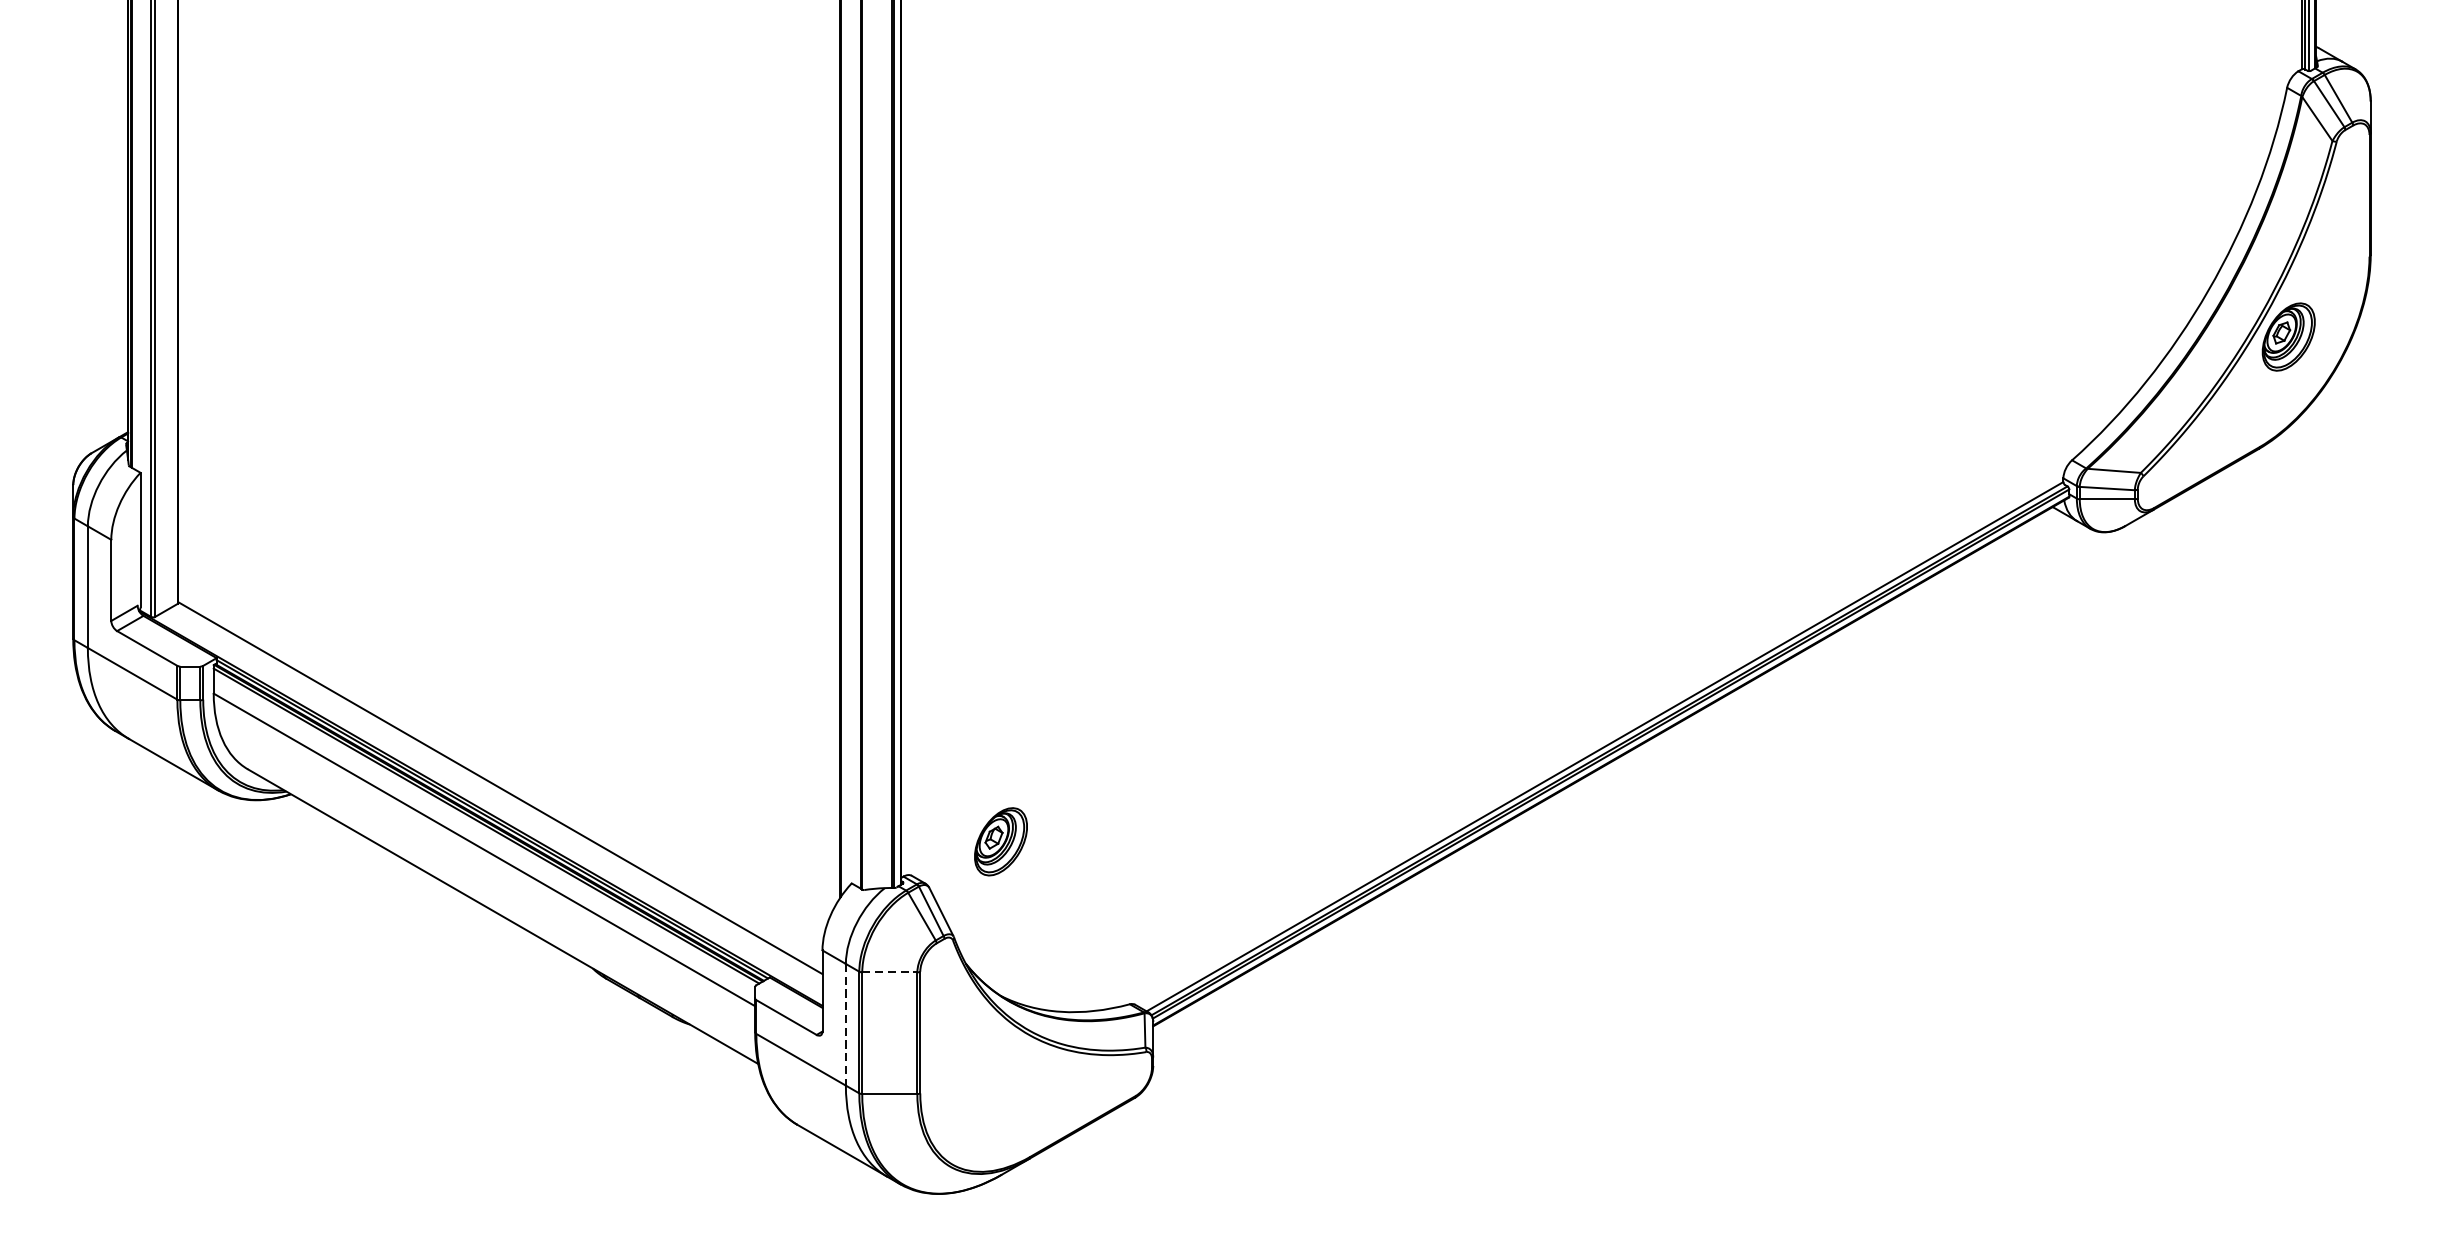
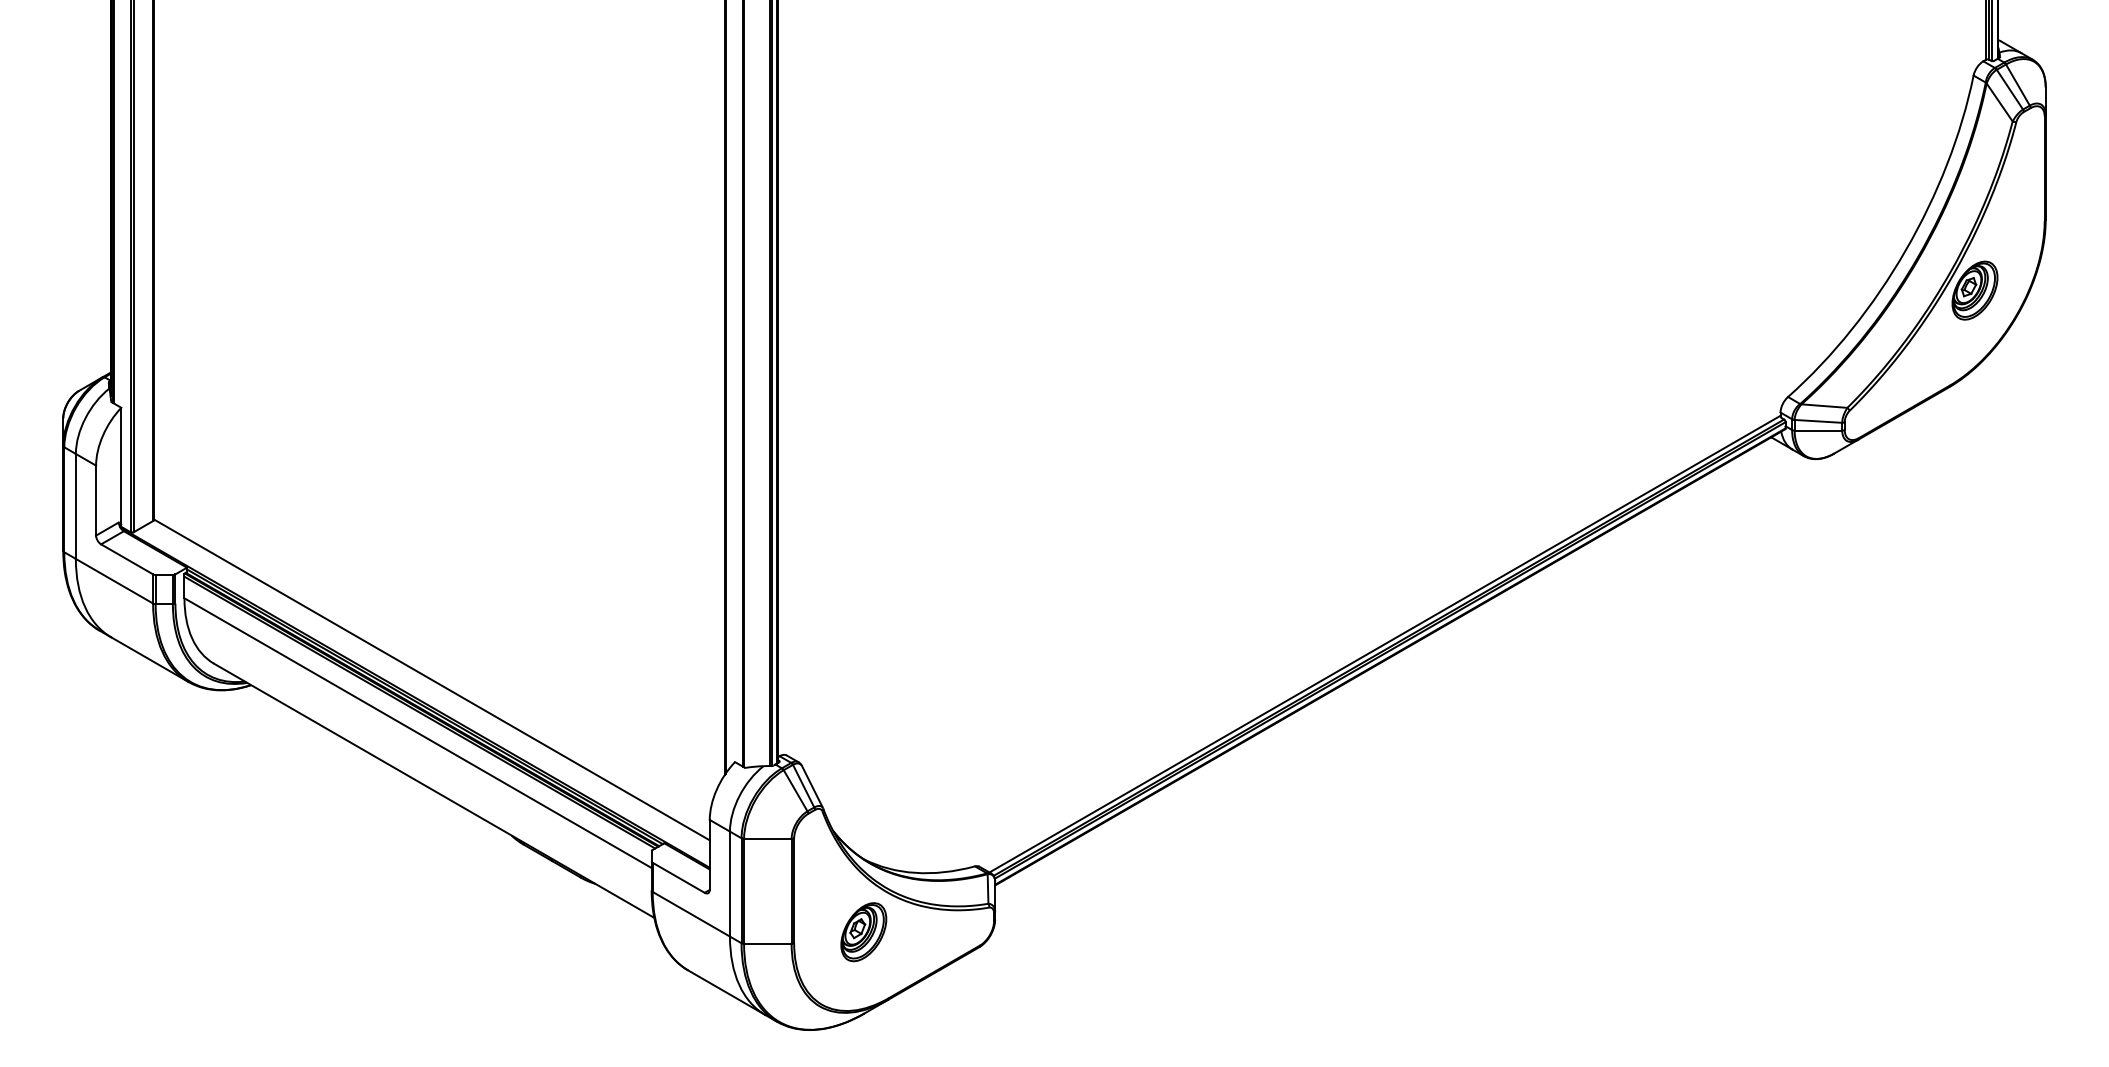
part: (1000, 842) -> (863, 932), moved
line: (889, 971) -> (767, 838), dashed -> solid
line: (845, 1025) -> (729, 884), dashed -> solid

